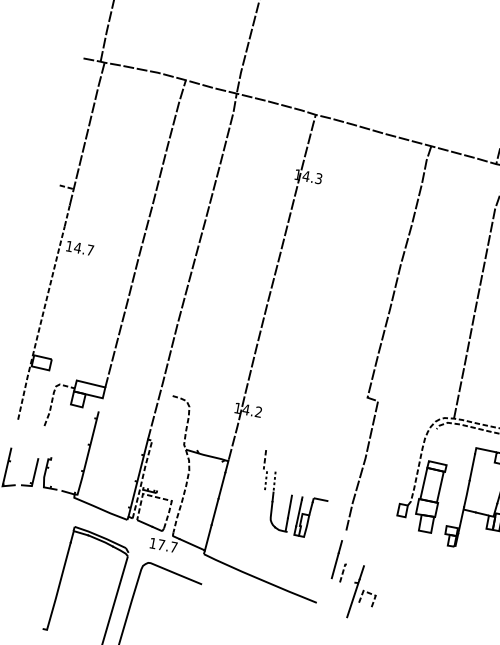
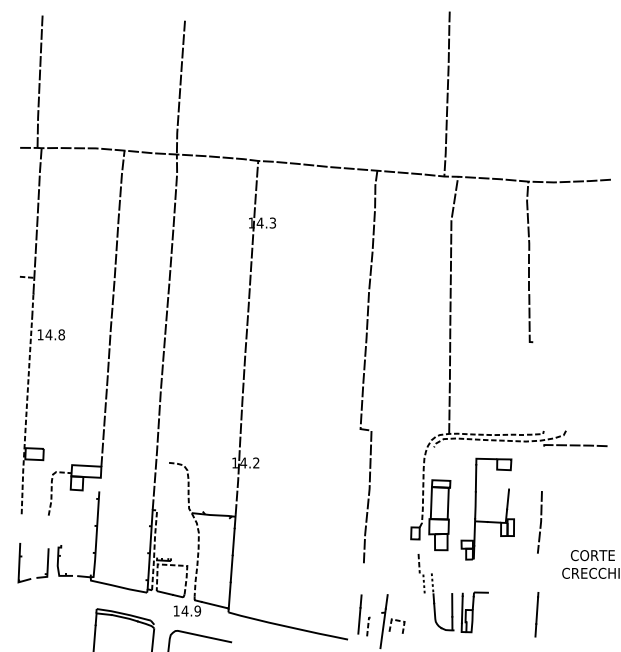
text: (90, 249) -> (61, 334), 14.7 -> 14.8
part: (292, 495) -> (452, 593), moved
text: (167, 545) -> (191, 610), 17.7 -> 14.9
part: (340, 561) -> (363, 615), moved

